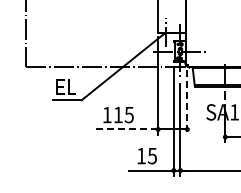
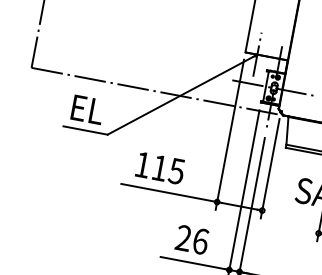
line: (187, 102) -> (270, 168), dashed -> solid
line: (126, 129) -> (168, 192), dashed -> solid
text: (147, 155) -> (193, 239), 15 -> 26

